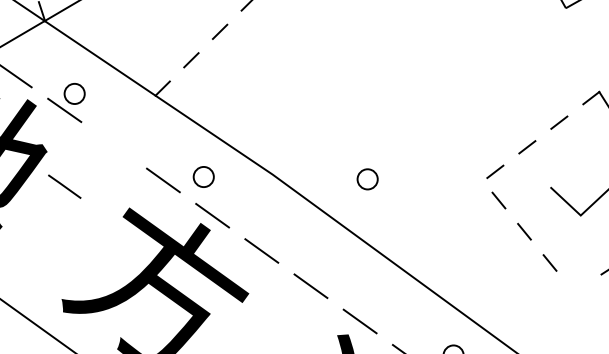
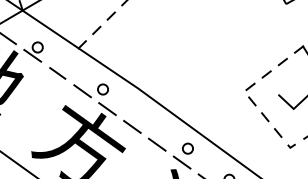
circle: (366, 178) -> (187, 148), moved
line: (64, 186) -> (57, 73), moved
line: (576, 287) -> (291, 145), added

